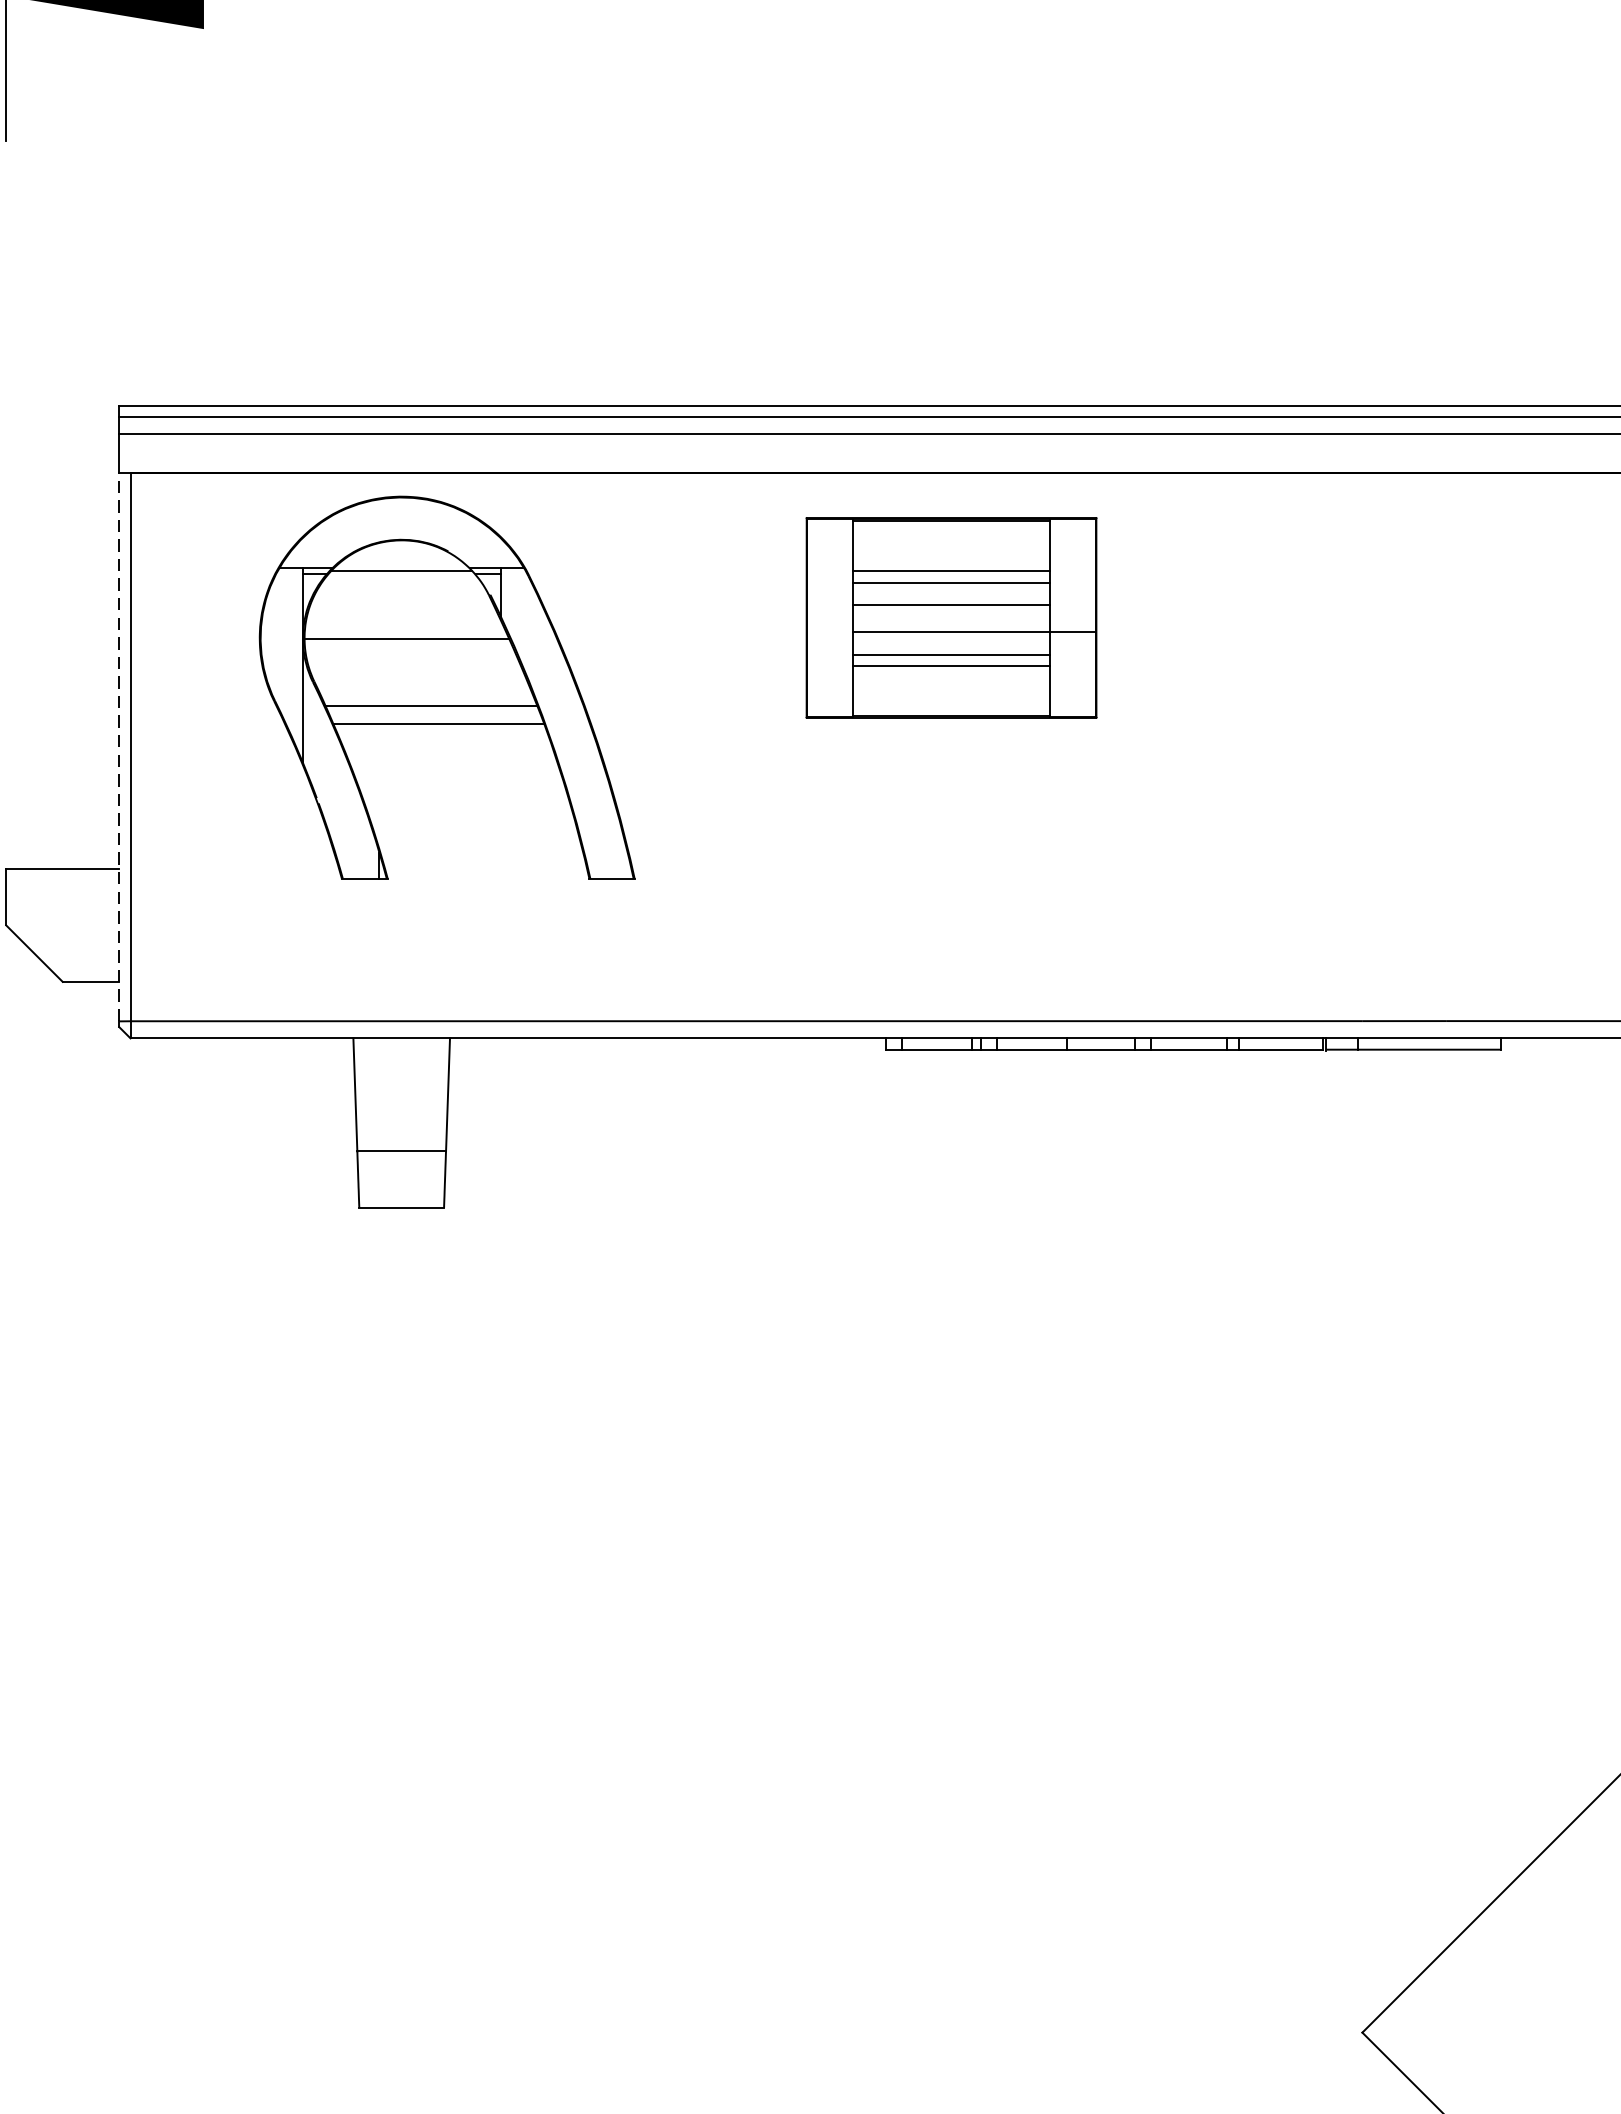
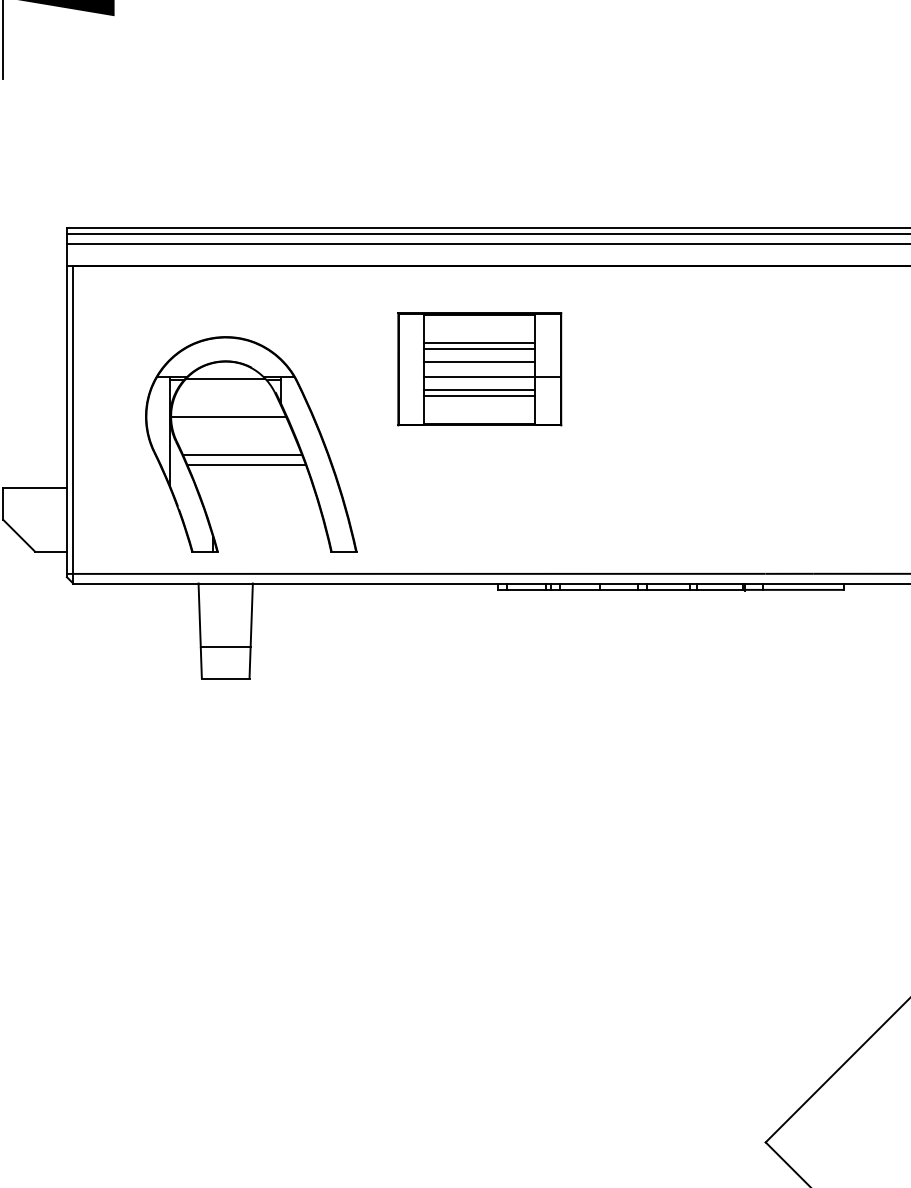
part: (951, 618) -> (479, 369), moved
part: (447, 687) -> (251, 444), moved
line: (118, 746) -> (66, 419), dashed -> solid

